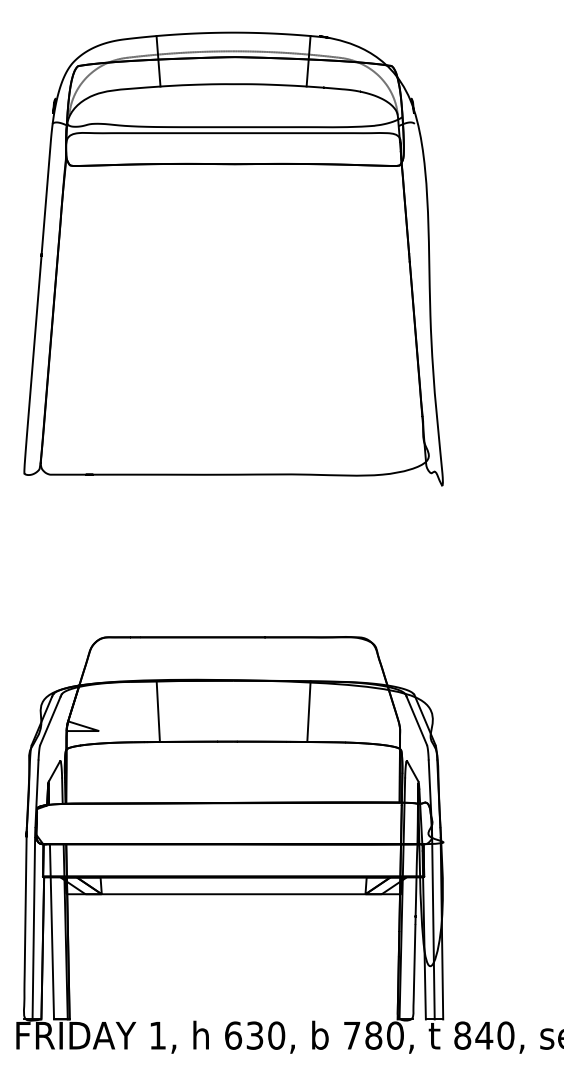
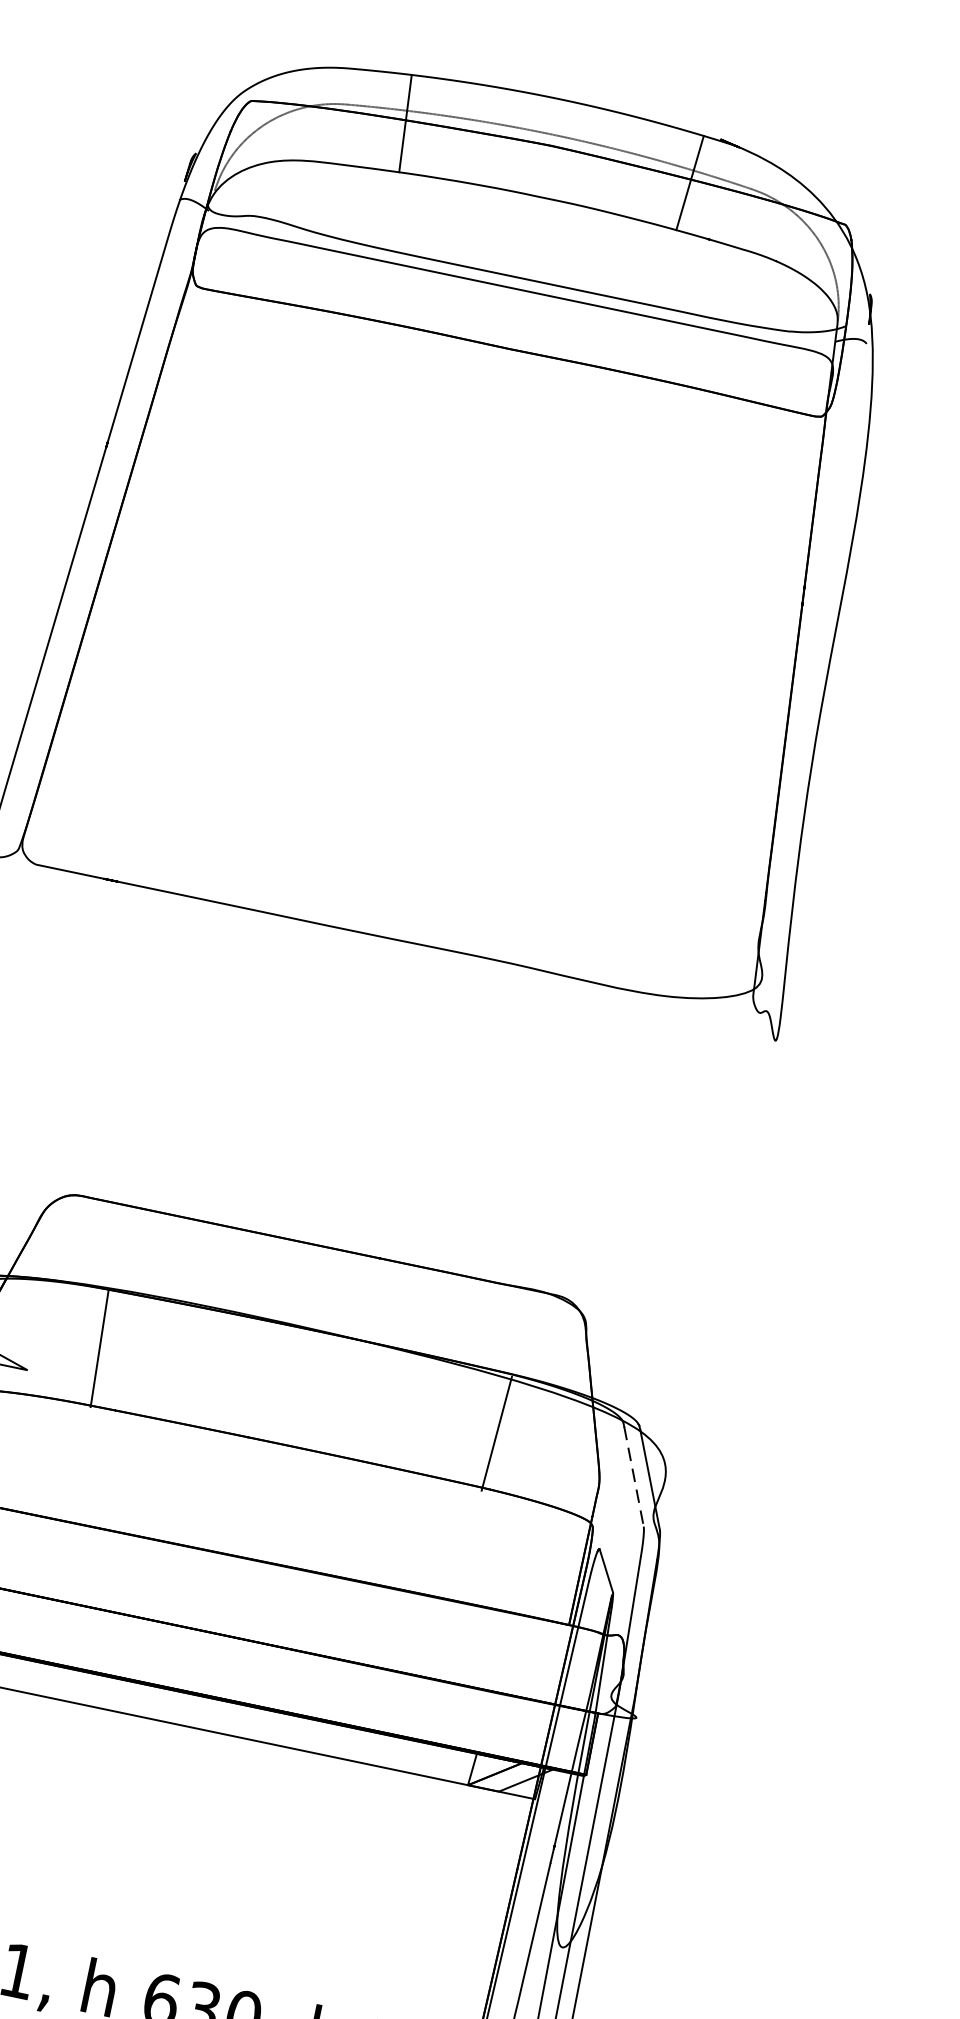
line: (157, 711) -> (98, 1348), moved
line: (308, 711) -> (495, 1433), moved
line: (416, 721) -> (633, 1477), solid -> dashed

